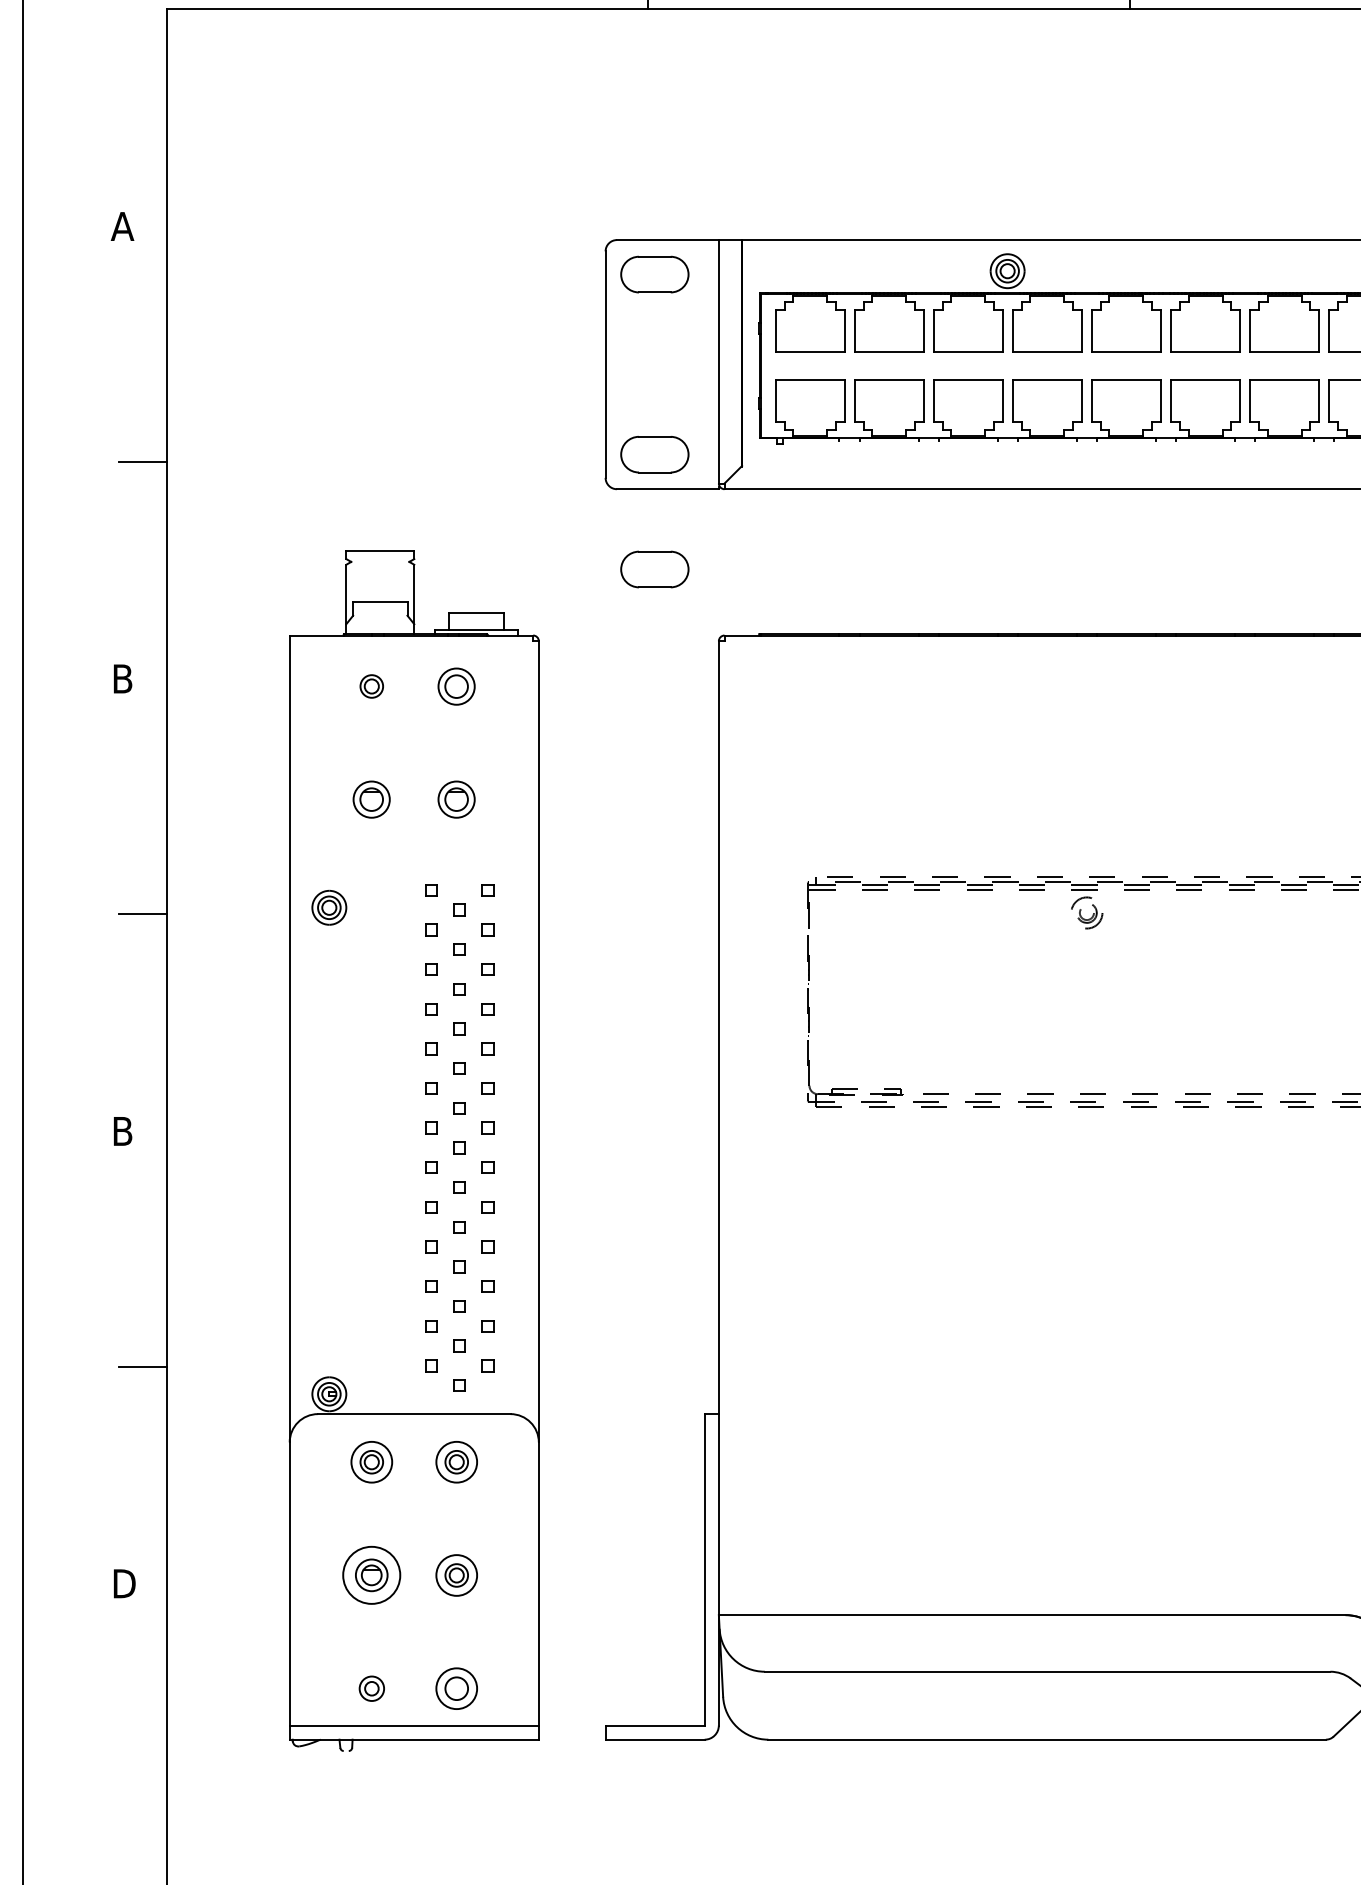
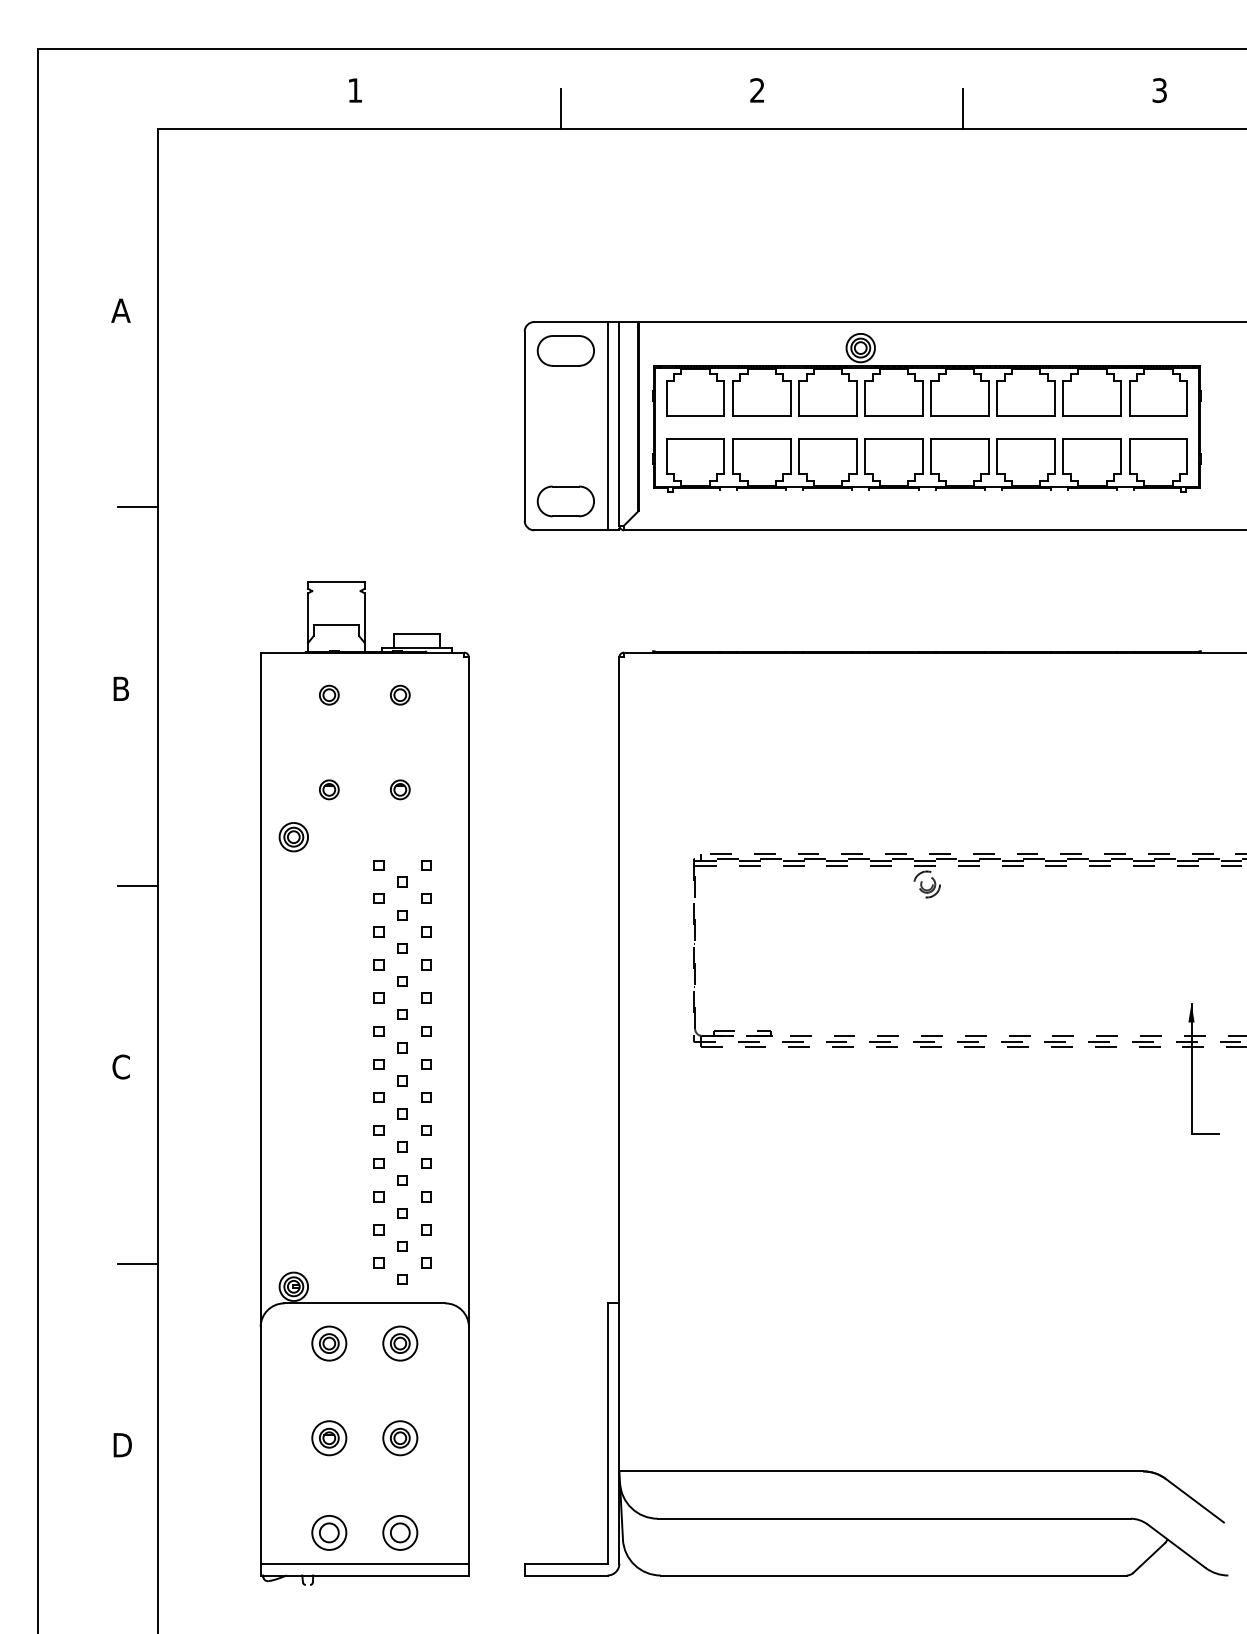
line: (704, 365) -> (607, 426), added
part: (654, 569) -> (565, 597), removed
part: (456, 685) -> (400, 694), size x0.62
part: (372, 799) -> (329, 789), size x0.62
part: (456, 799) -> (400, 789), size x0.62
part: (328, 908) -> (293, 837), moved
text: (121, 1130) -> (120, 1066), B -> C
part: (372, 1575) -> (329, 1438), size x0.71
part: (372, 1688) -> (329, 1532), size x1.67

